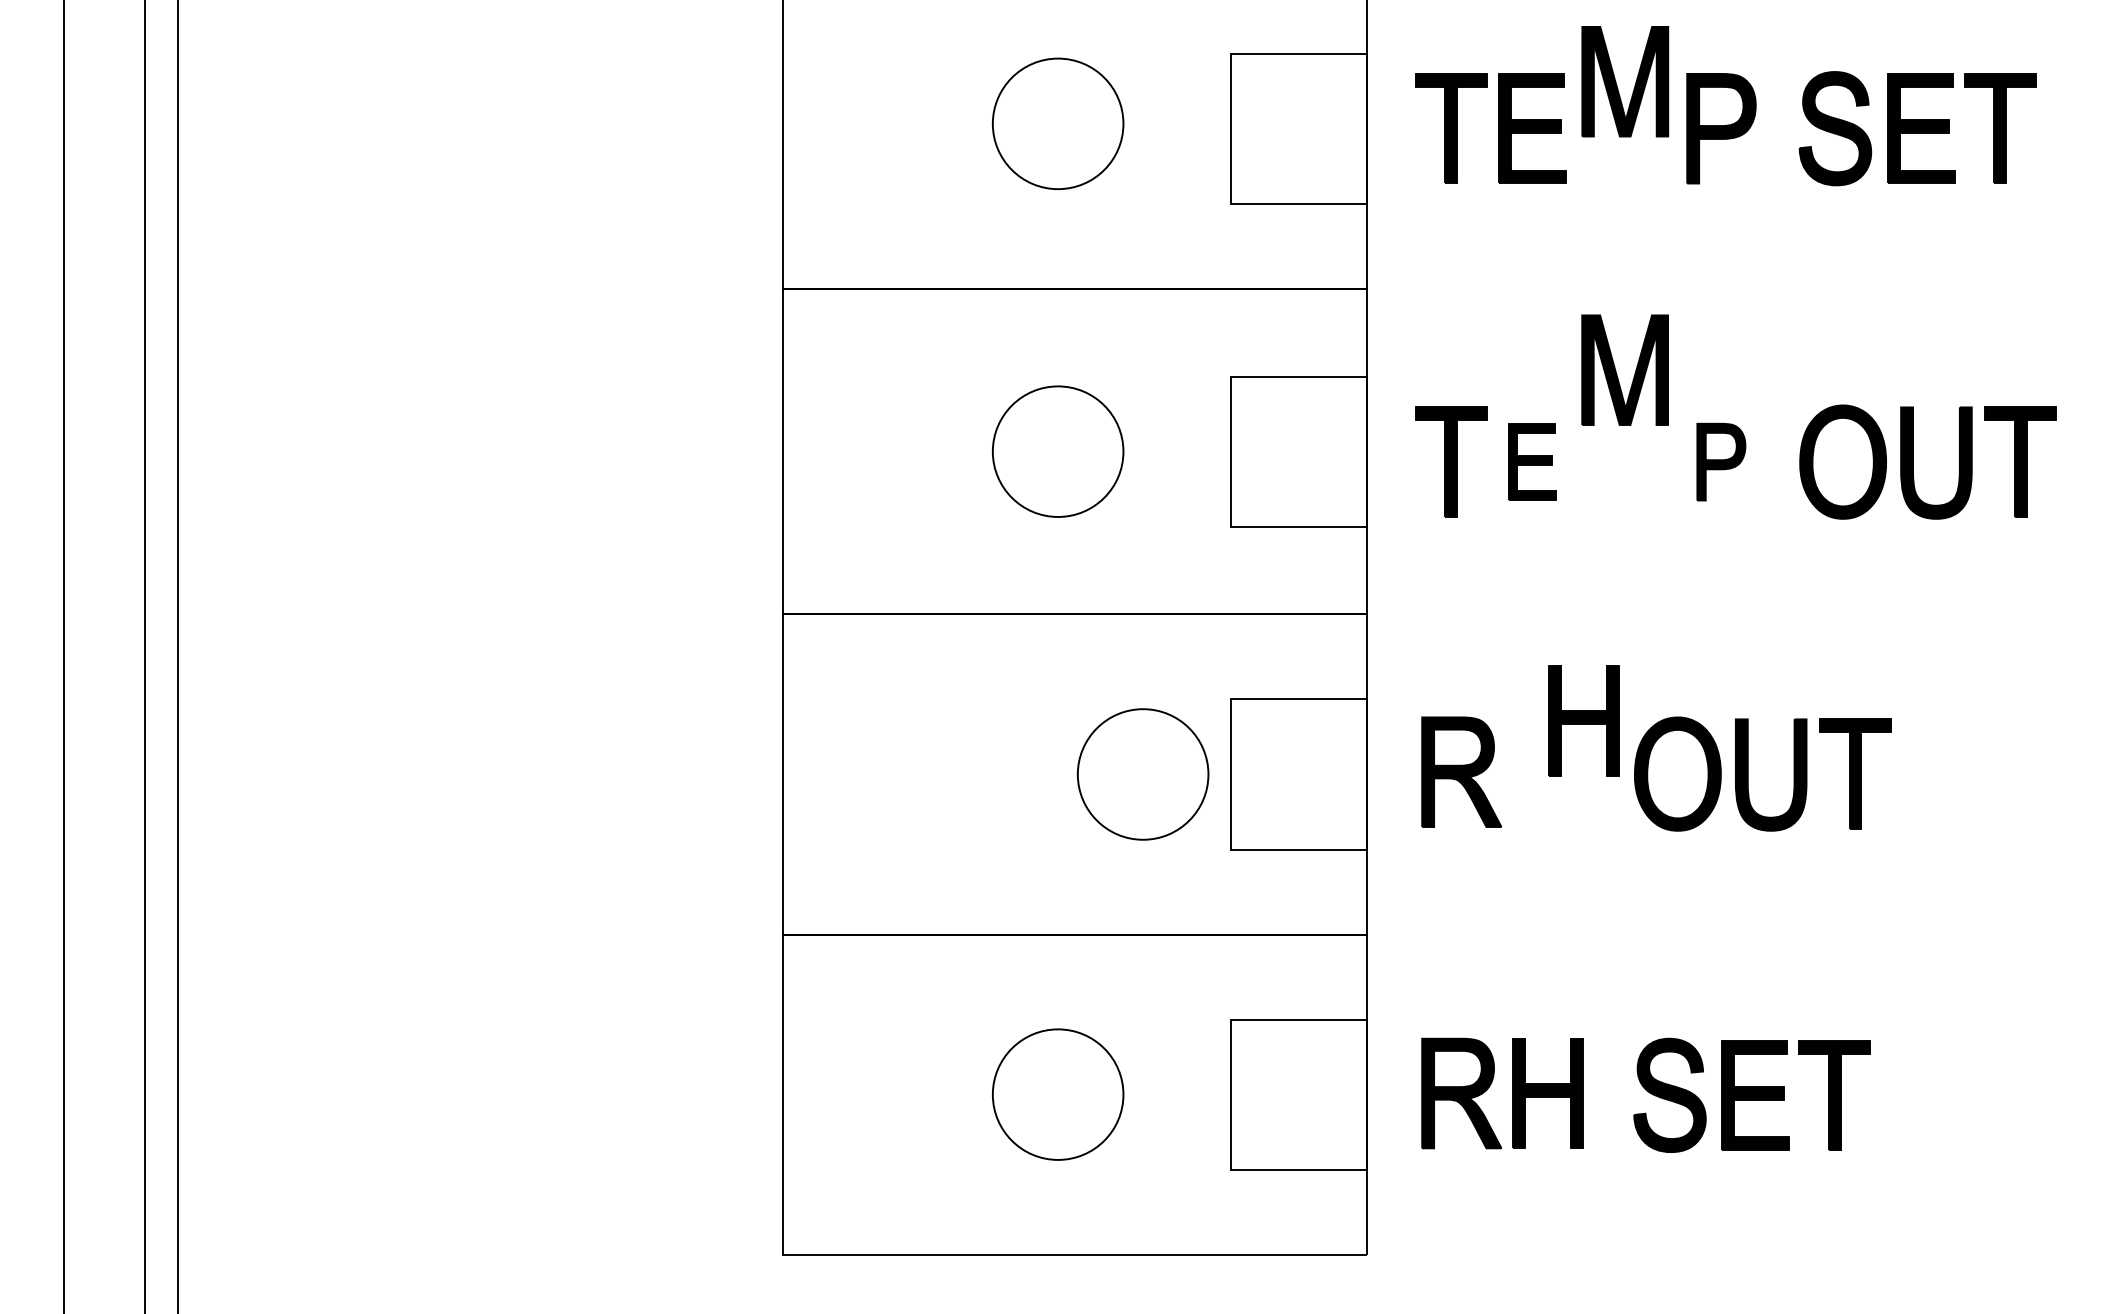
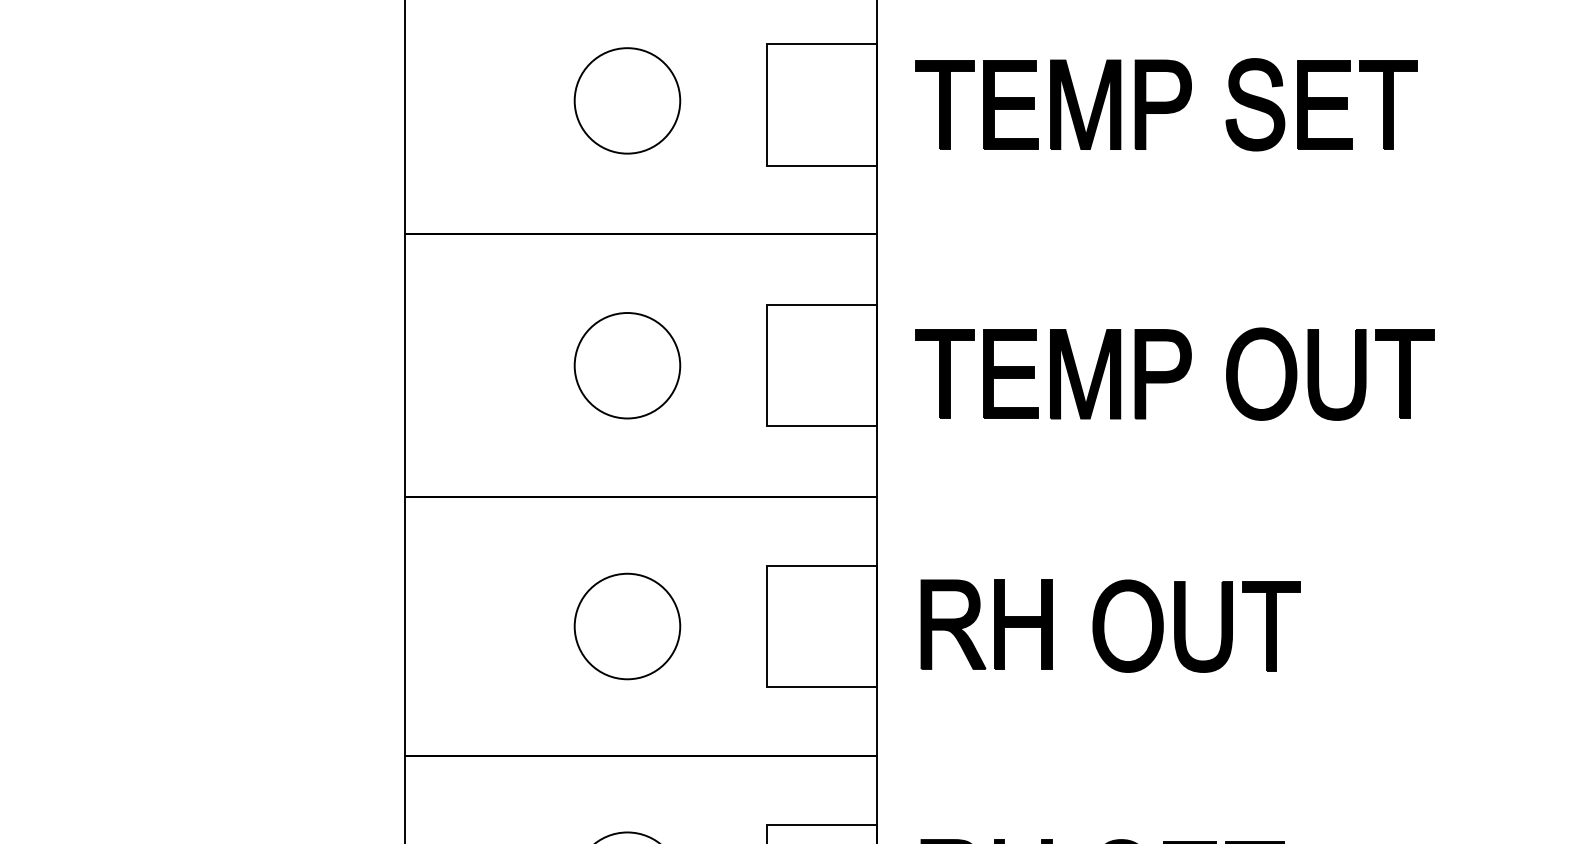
part: (1617, 85) -> (1079, 107), moved
part: (1616, 370) -> (1078, 374), moved
part: (1532, 461) -> (1010, 373), size x1.43
part: (1721, 461) -> (1163, 373), size x1.43
part: (1583, 720) -> (1022, 624), moved
part: (1143, 774) -> (627, 626), moved

